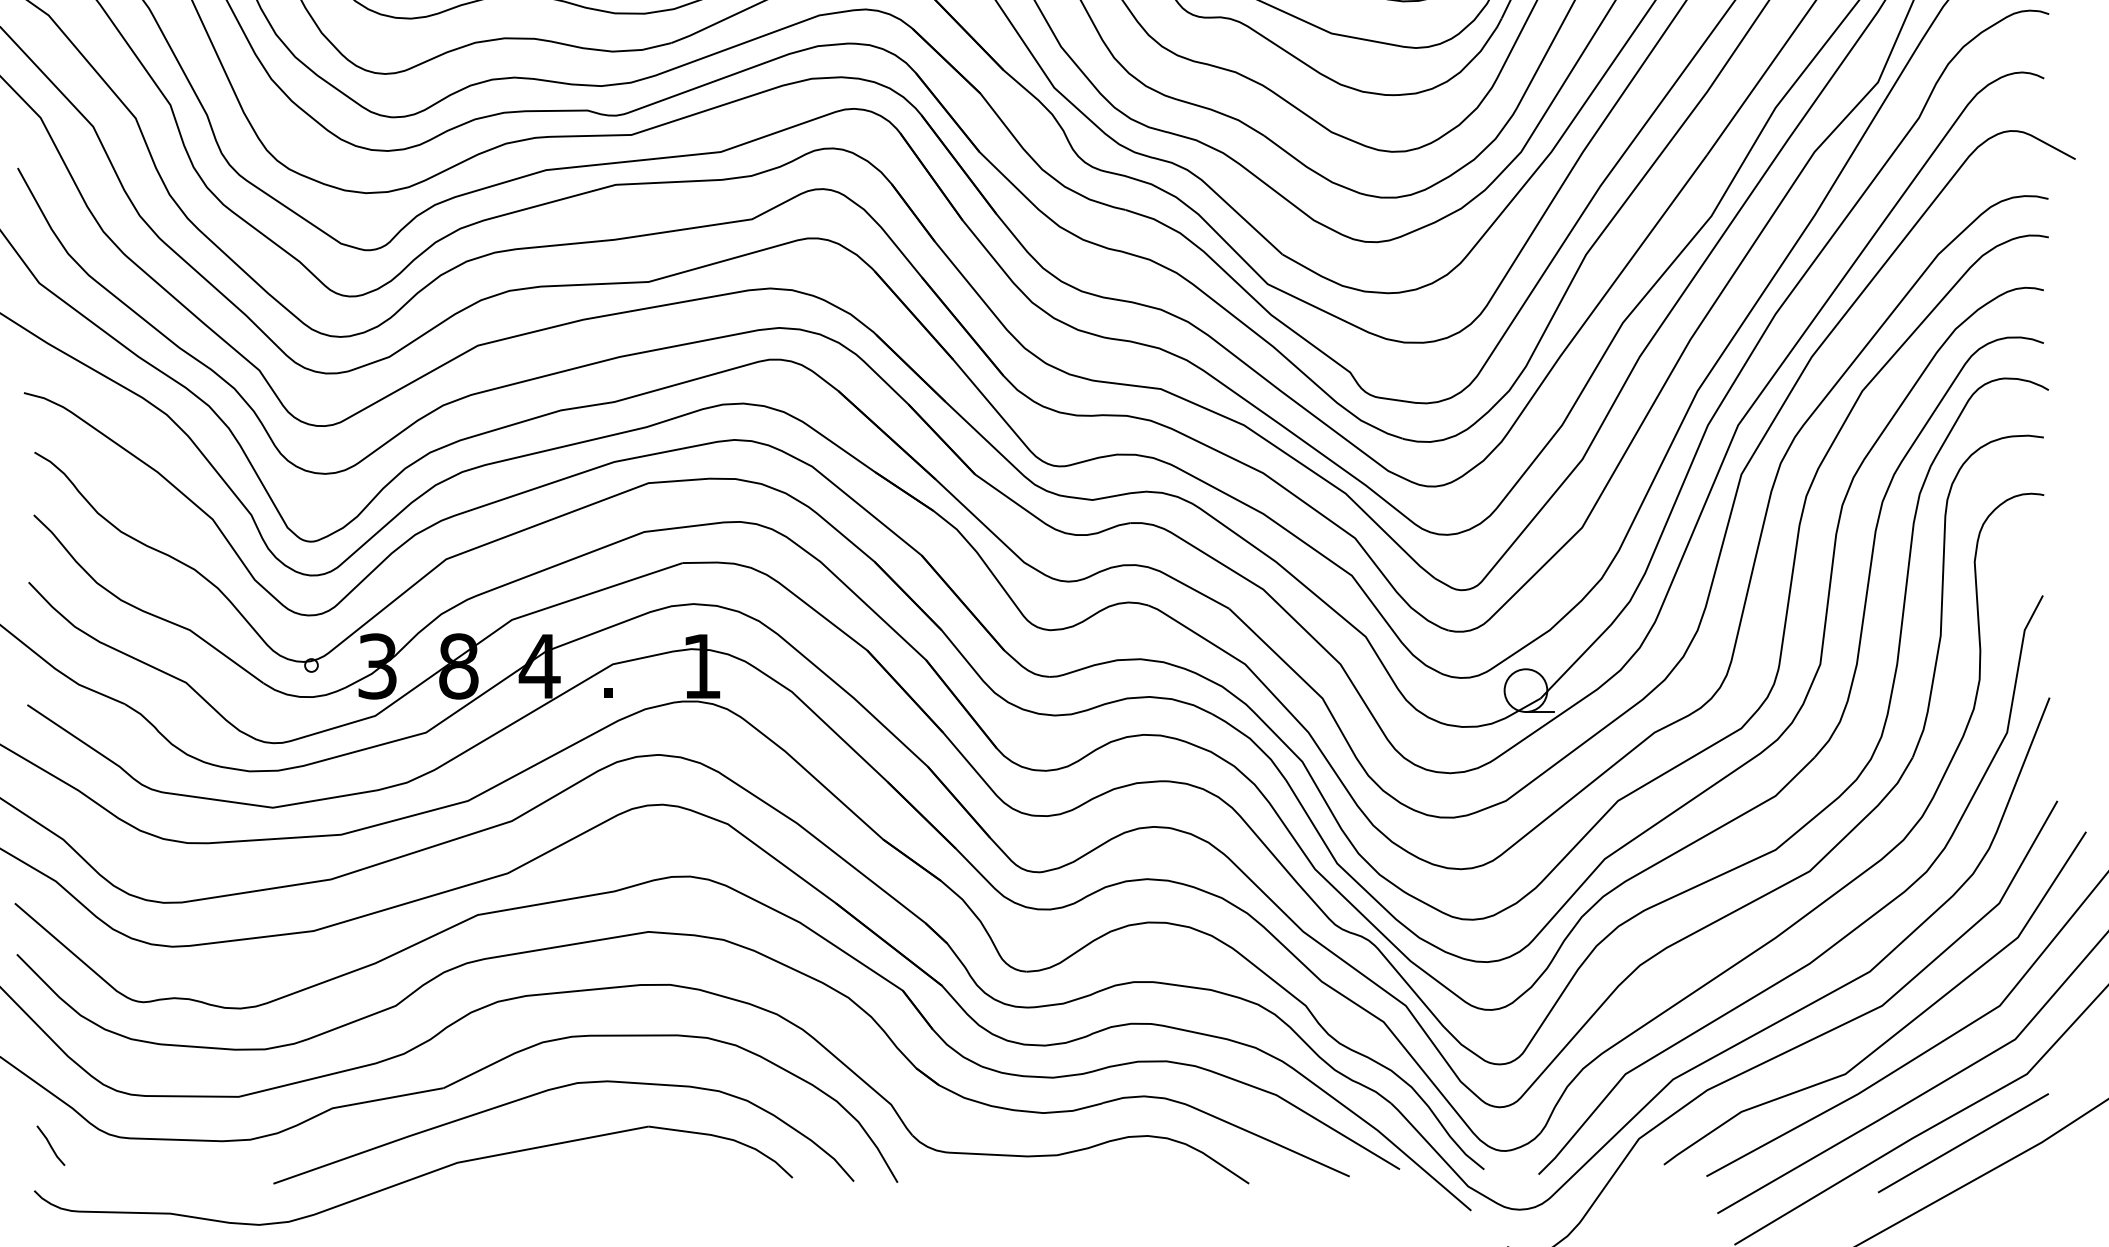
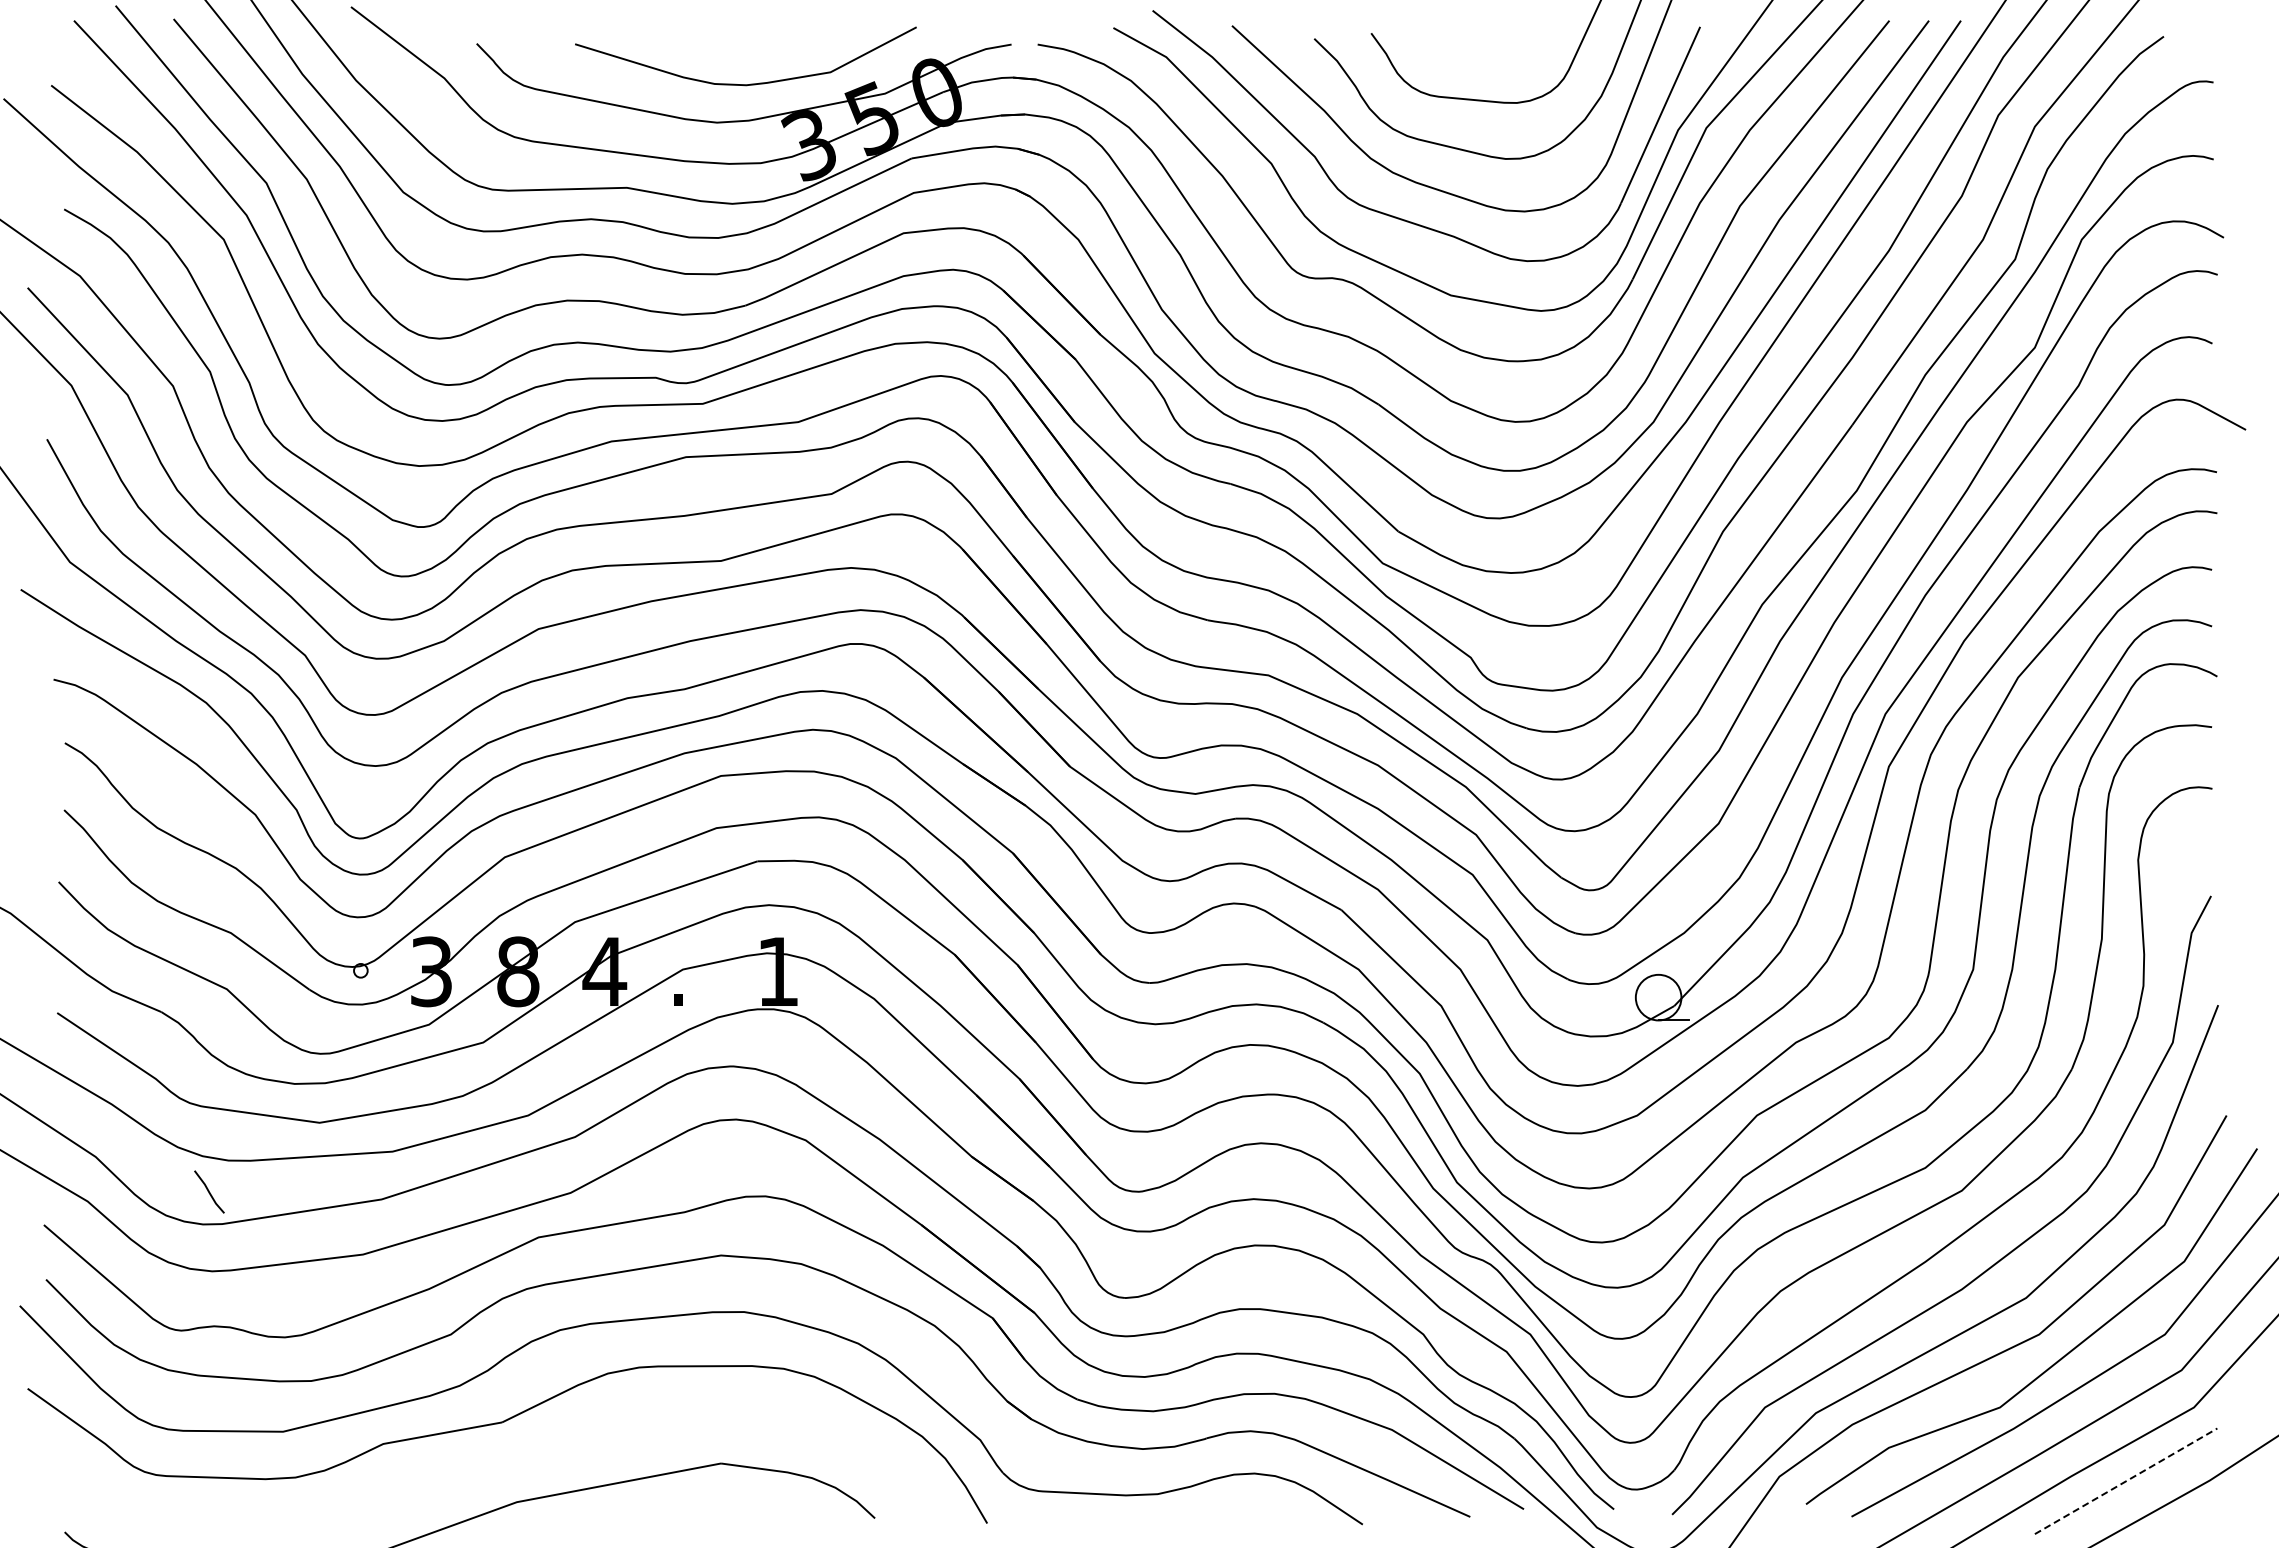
curve: (553, 1090) -> (619, 1424), removed
line: (1963, 1143) -> (2126, 1481), solid -> dashed
line: (51, 1145) -> (209, 1191), moved

